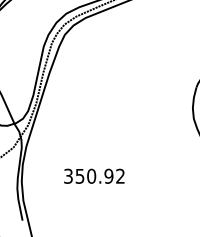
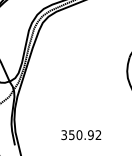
text: (94, 176) -> (81, 135), moved

